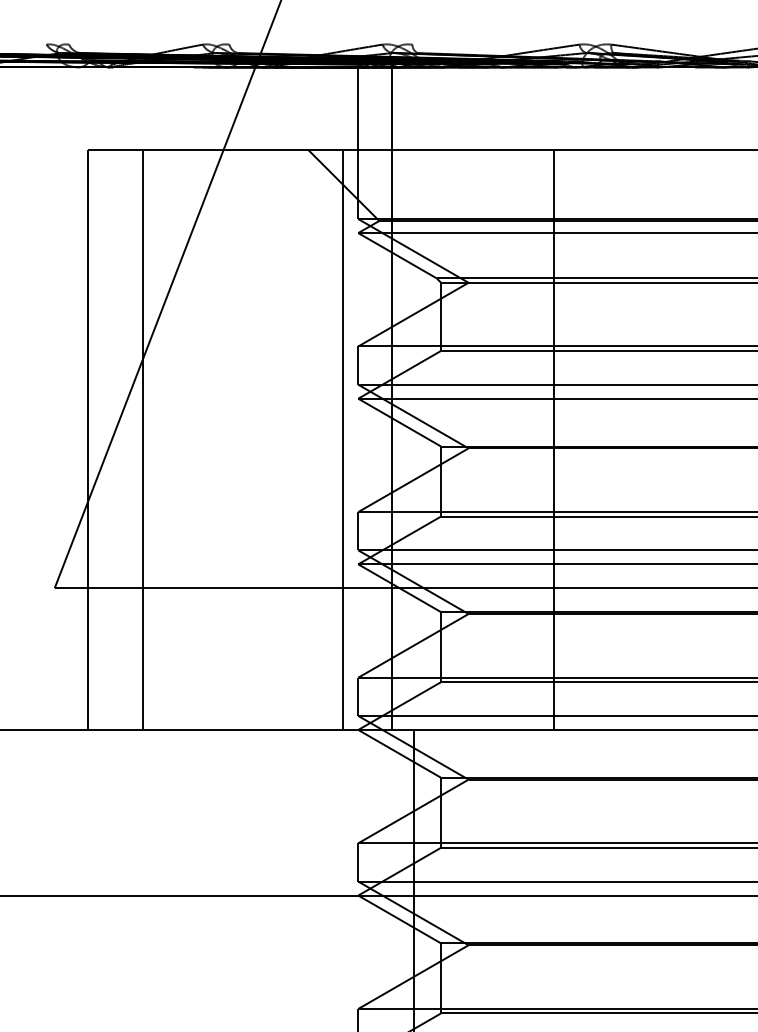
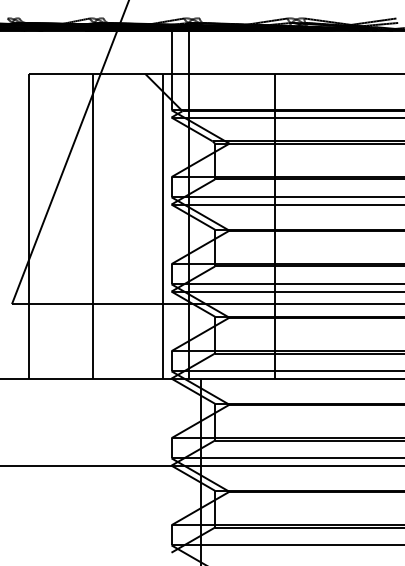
line: (143, 440) -> (93, 226), moved

